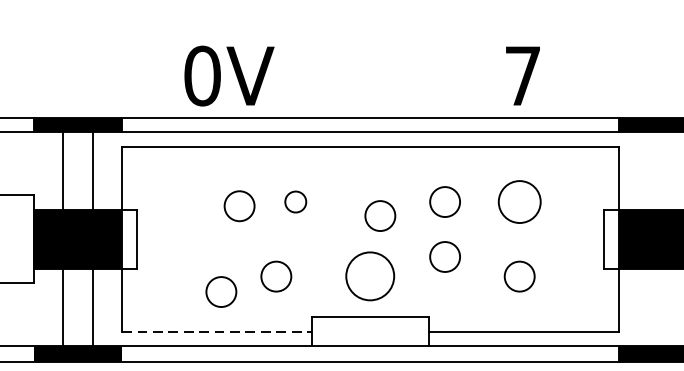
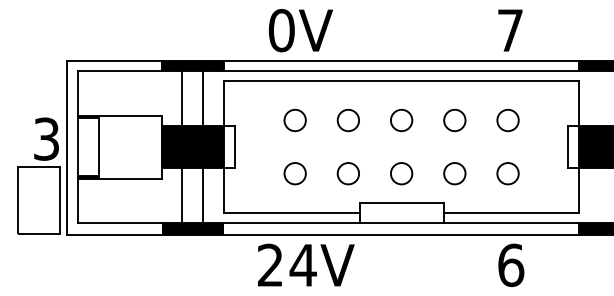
circle: (294, 202) -> (347, 120), size x1.43
circle: (518, 202) -> (507, 120), size x0.71
circle: (238, 206) -> (294, 120), moved
circle: (380, 216) -> (401, 120), moved
circle: (444, 256) -> (454, 173), moved
circle: (275, 276) -> (347, 173), moved
circle: (370, 276) -> (401, 173), size x0.62
circle: (220, 291) -> (294, 173), moved
line: (217, 332) -> (292, 213), dashed -> solid

